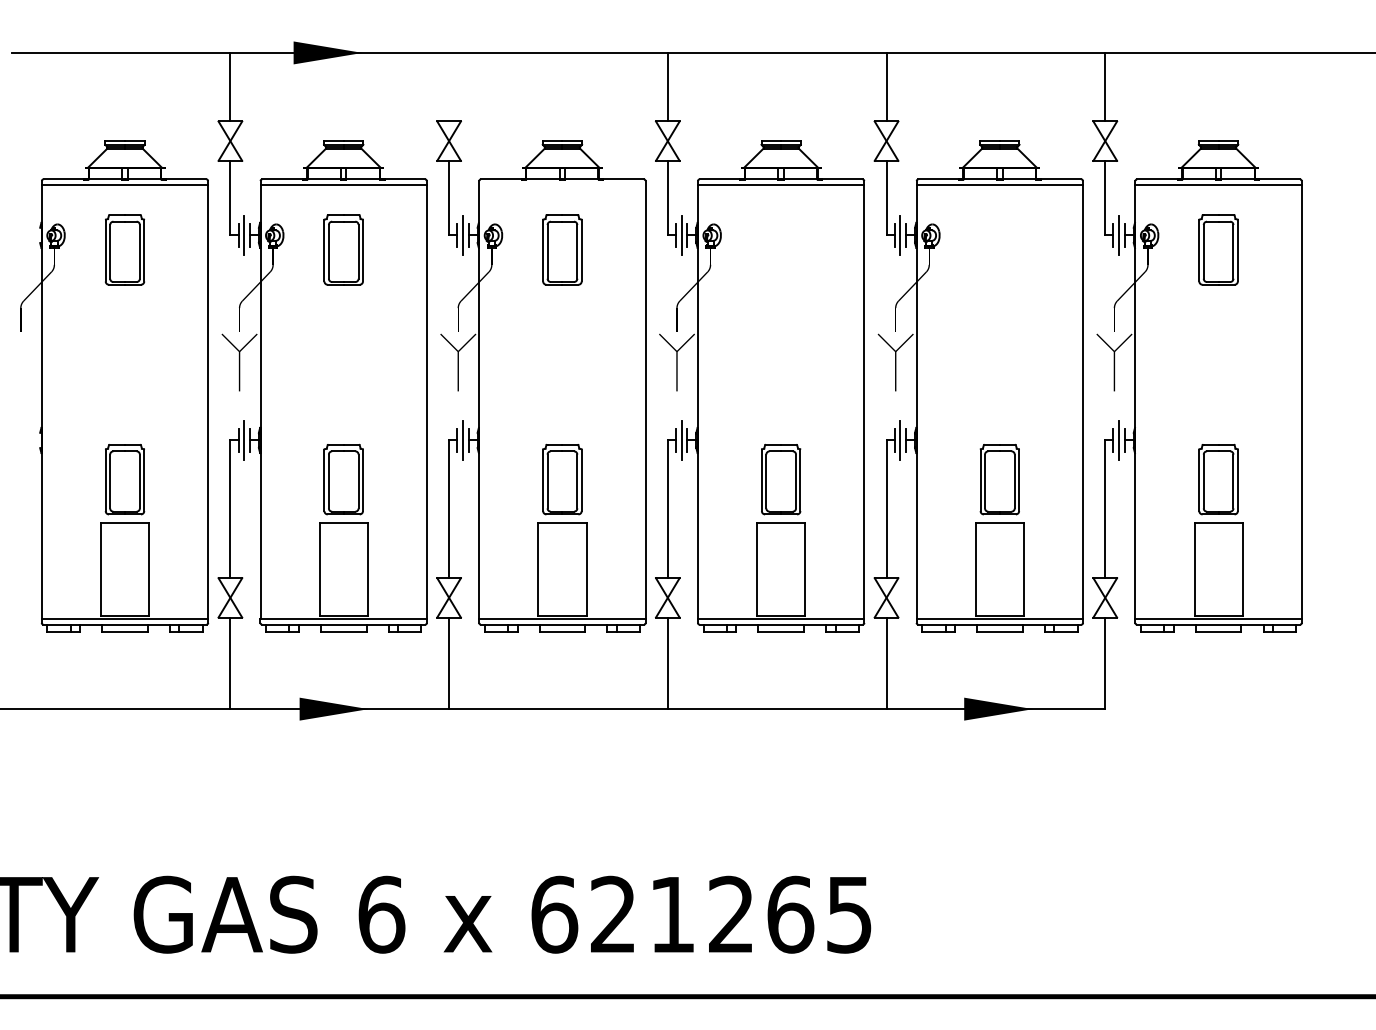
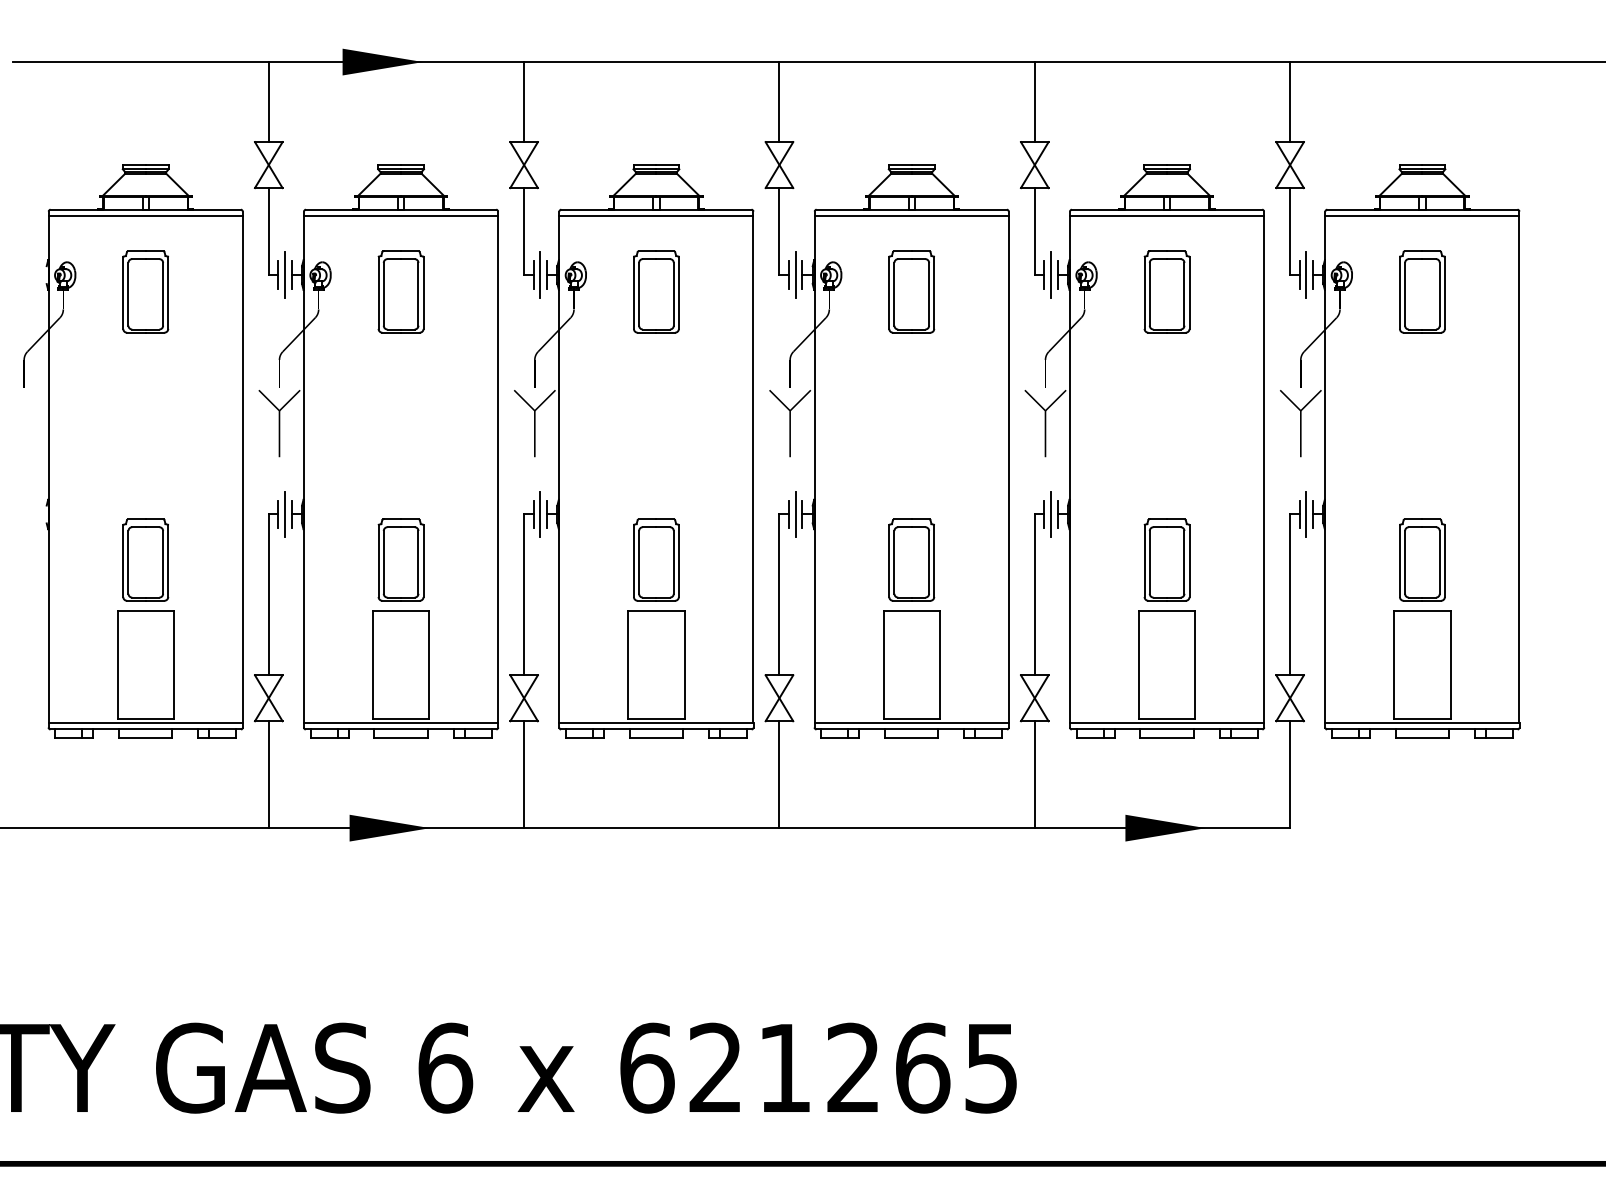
line: (449, 87) -> (524, 102), added
line: (562, 185) -> (656, 216), added
part: (780, 249) -> (911, 291), added
part: (999, 249) -> (1166, 291), added

